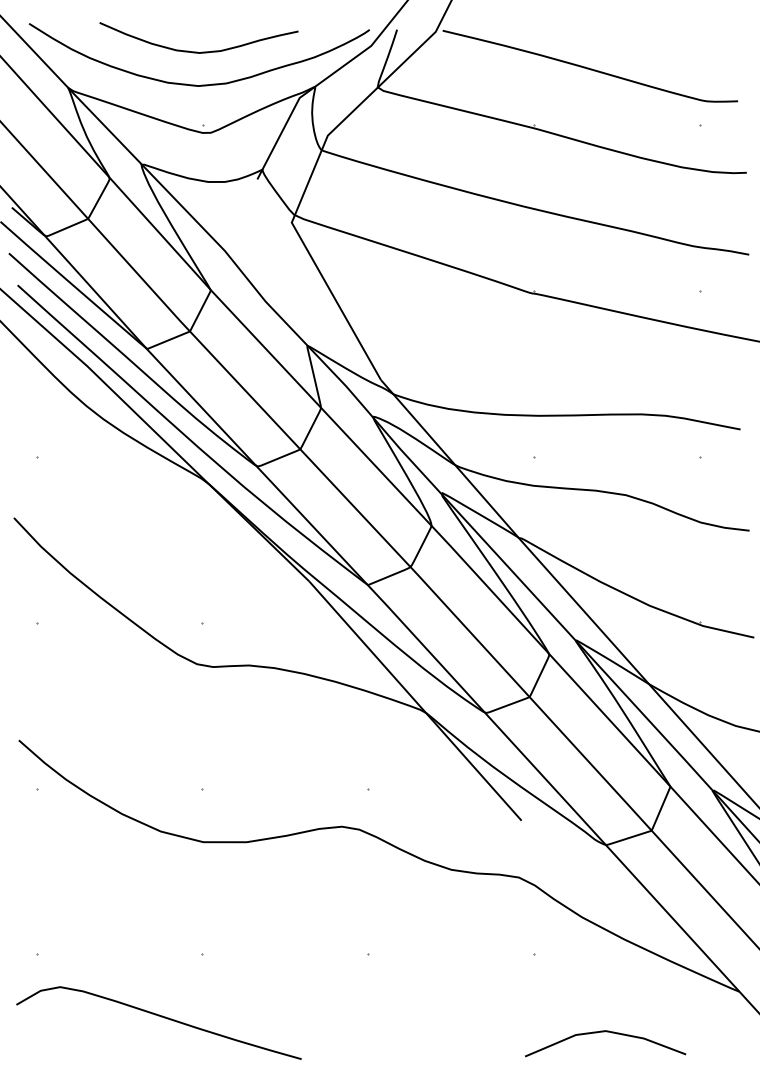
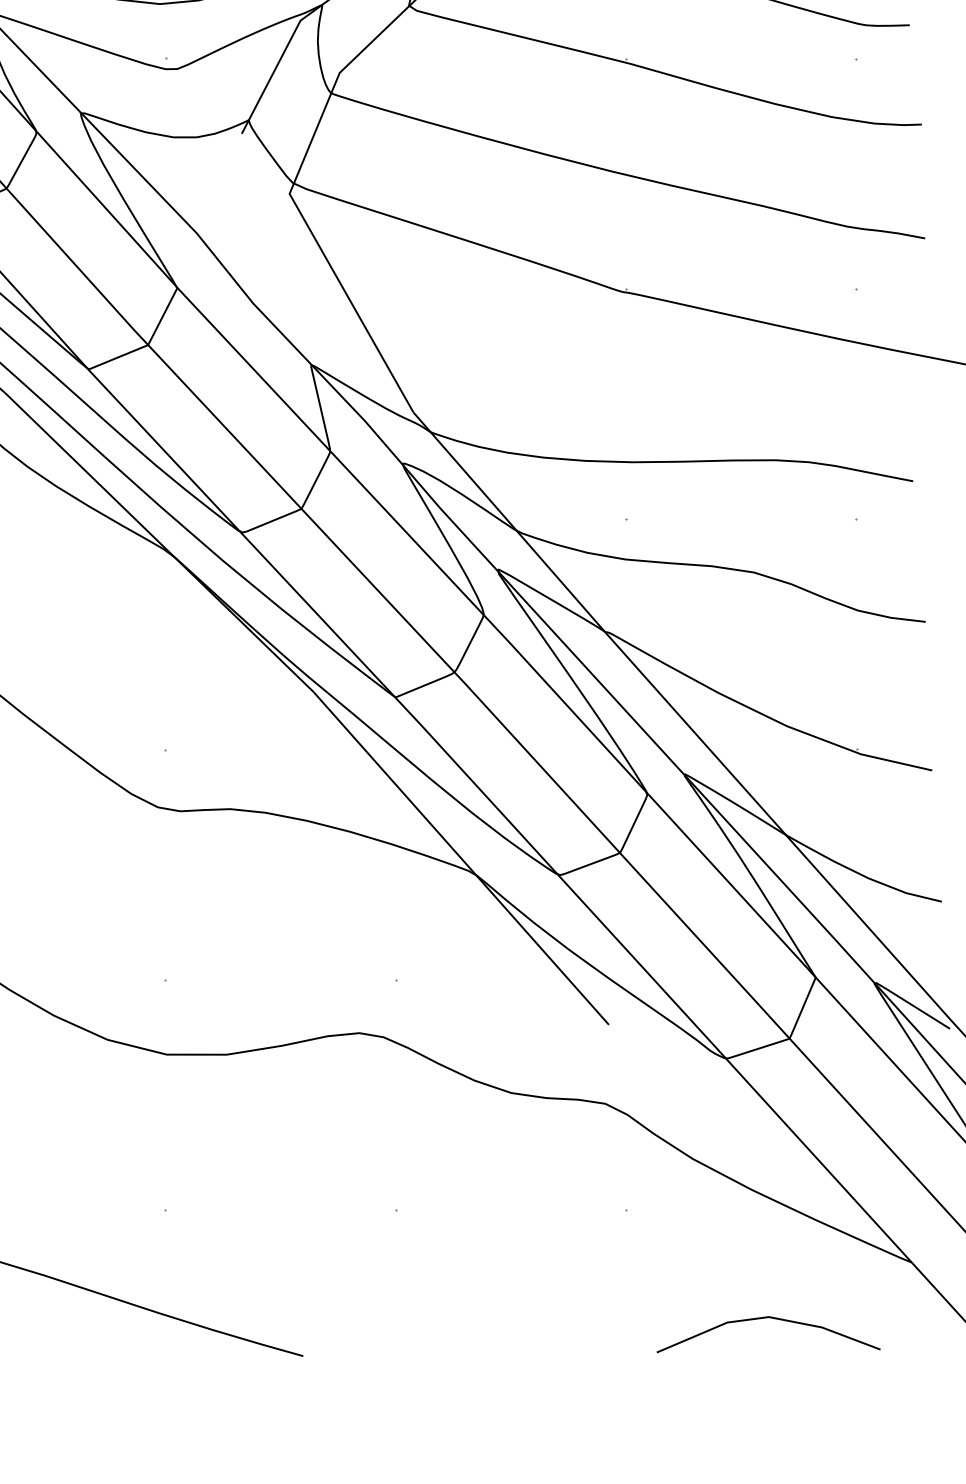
curve: (604, 1032) -> (767, 1319), moved

